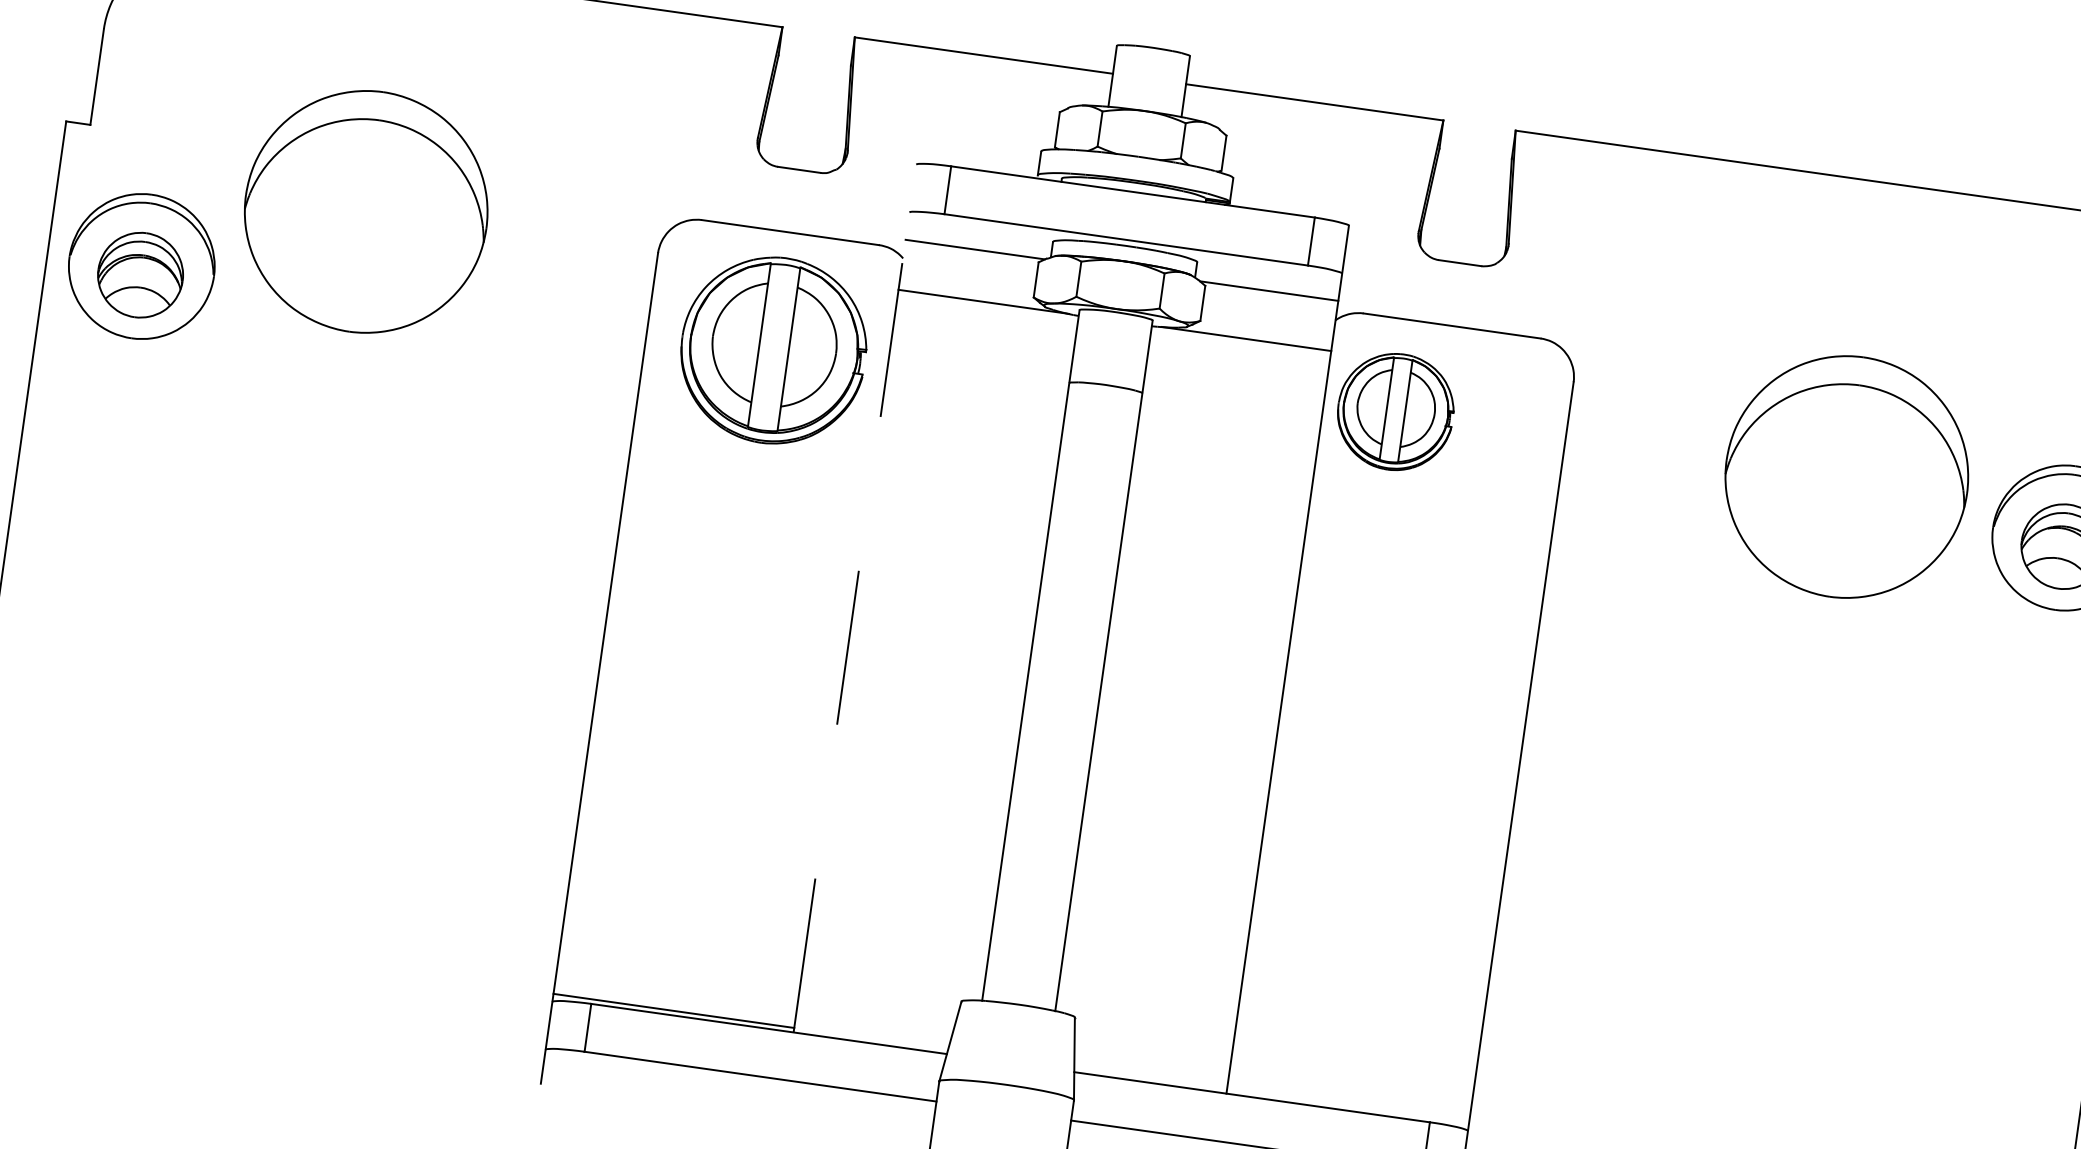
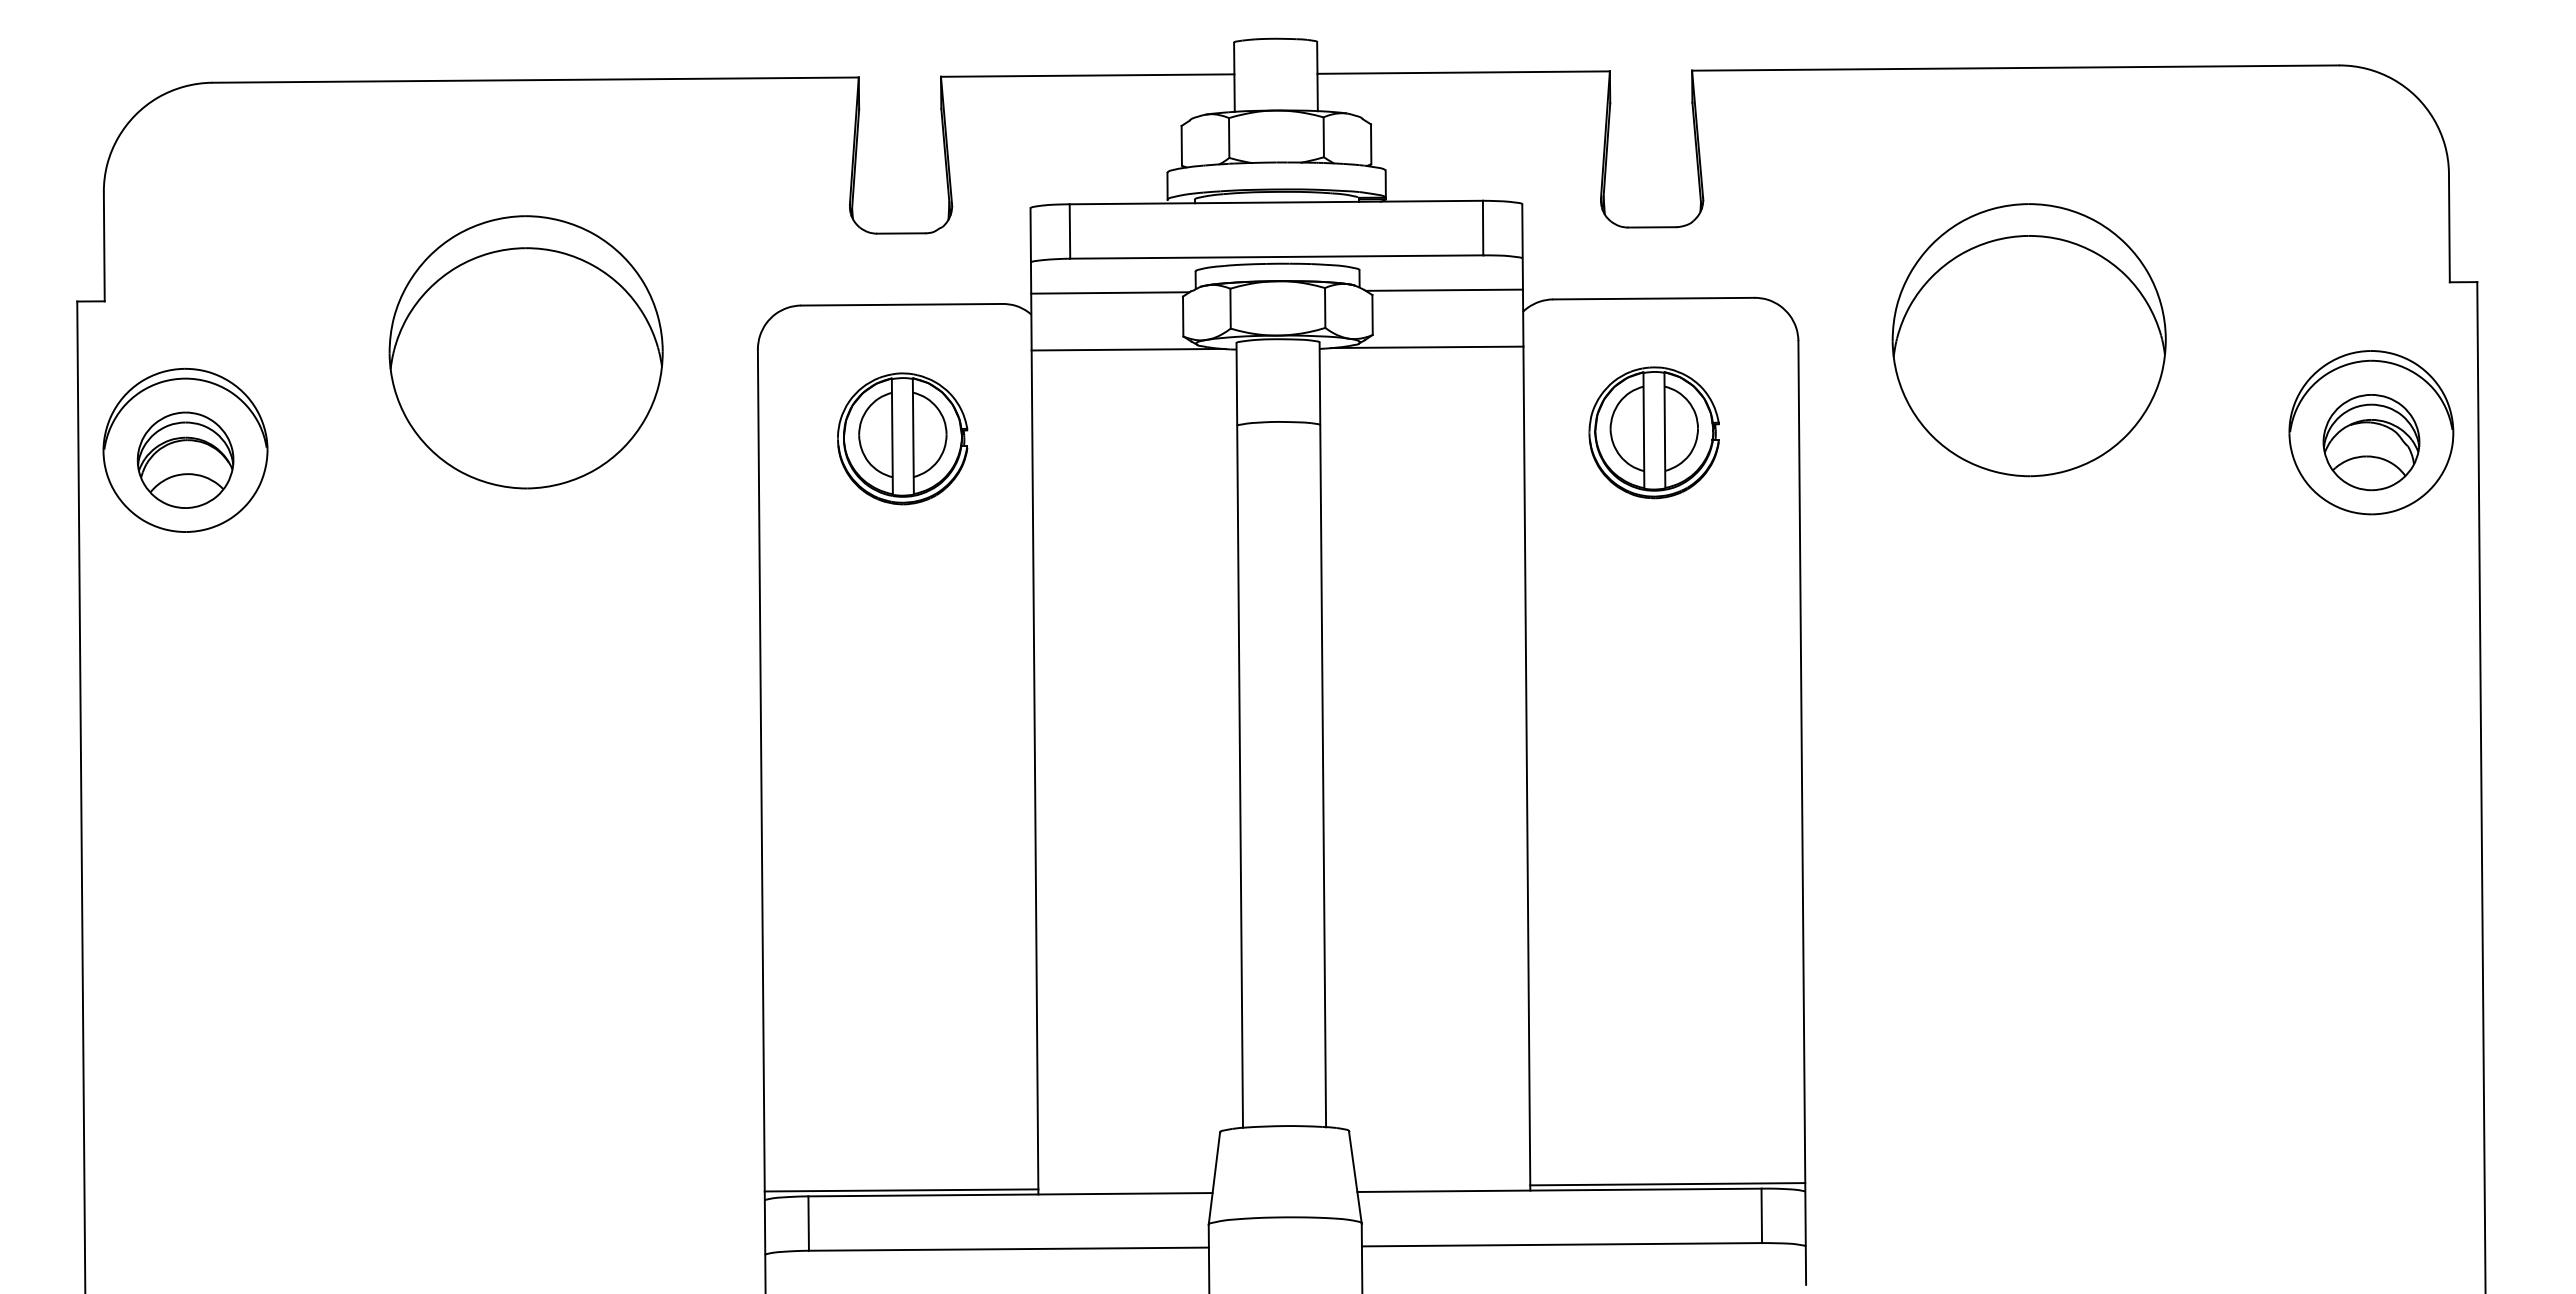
part: (365, 211) -> (525, 352), moved
part: (773, 350) -> (902, 438), size x0.62
part: (1395, 411) -> (1653, 432), moved
part: (1846, 477) -> (2028, 340), moved
line: (855, 597) -> (1034, 700), dashed -> solid
line: (1347, 1106) -> (1667, 1184), added

